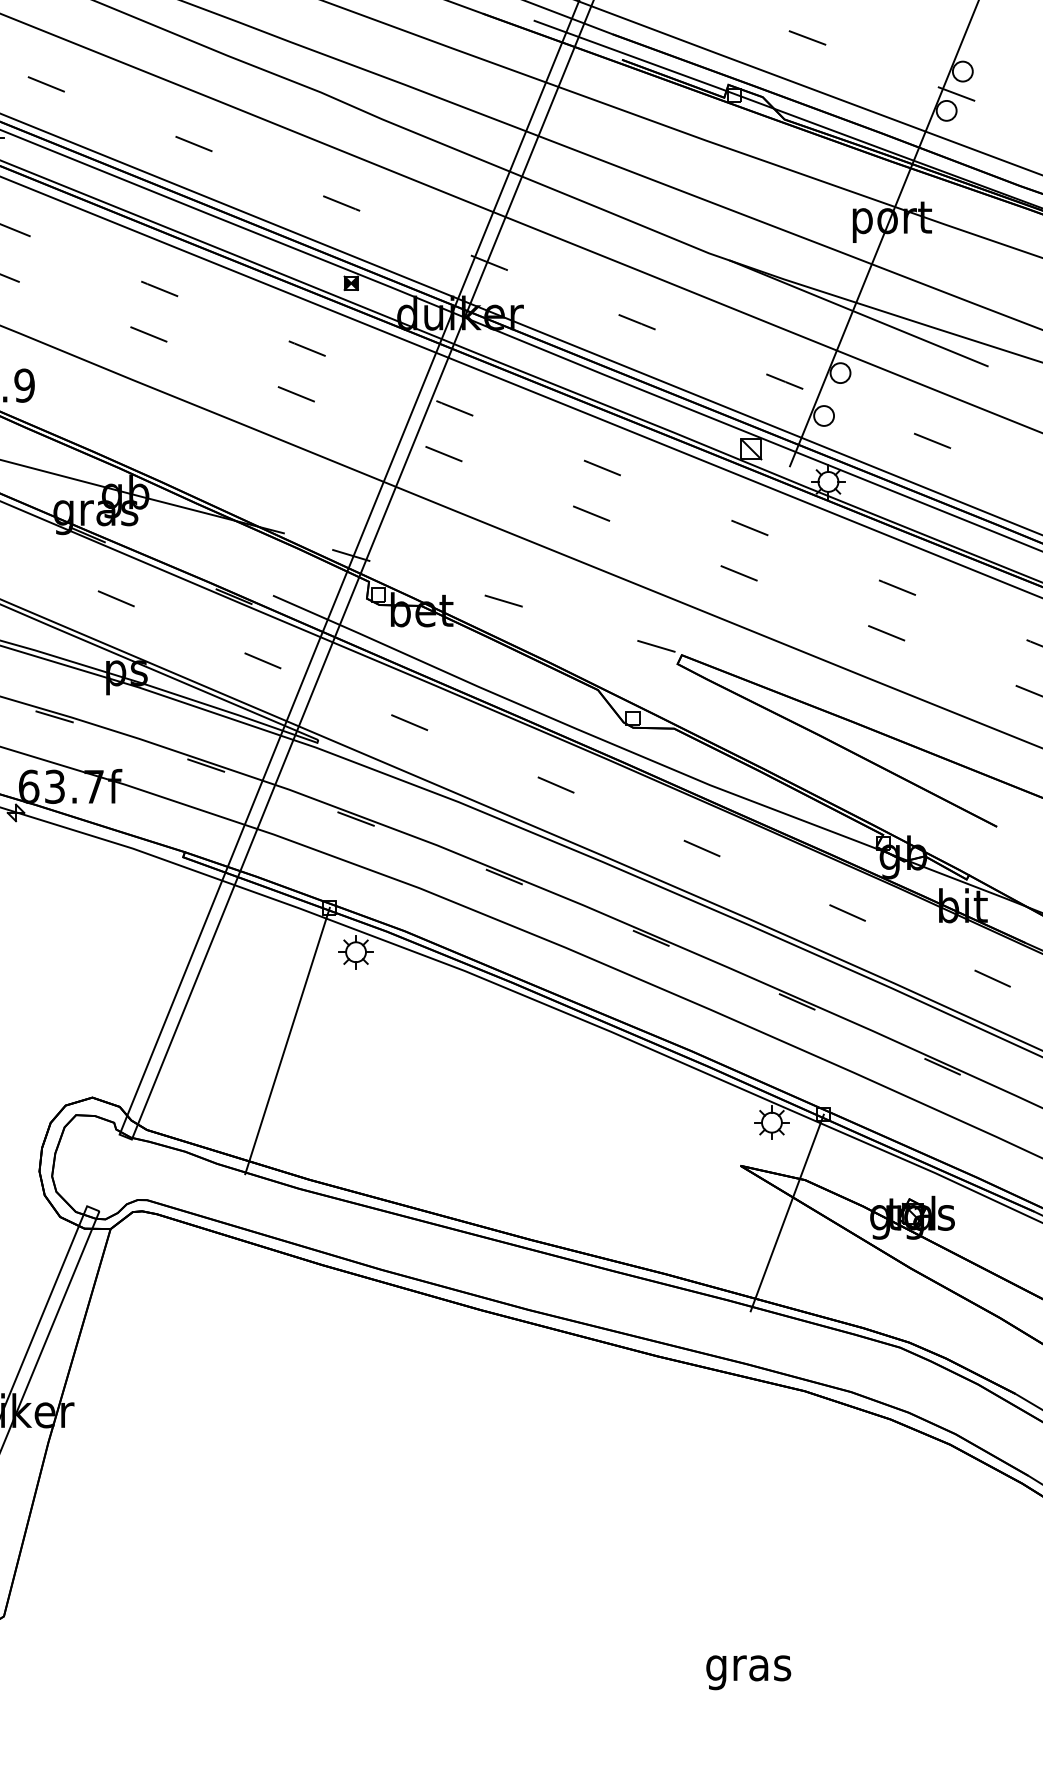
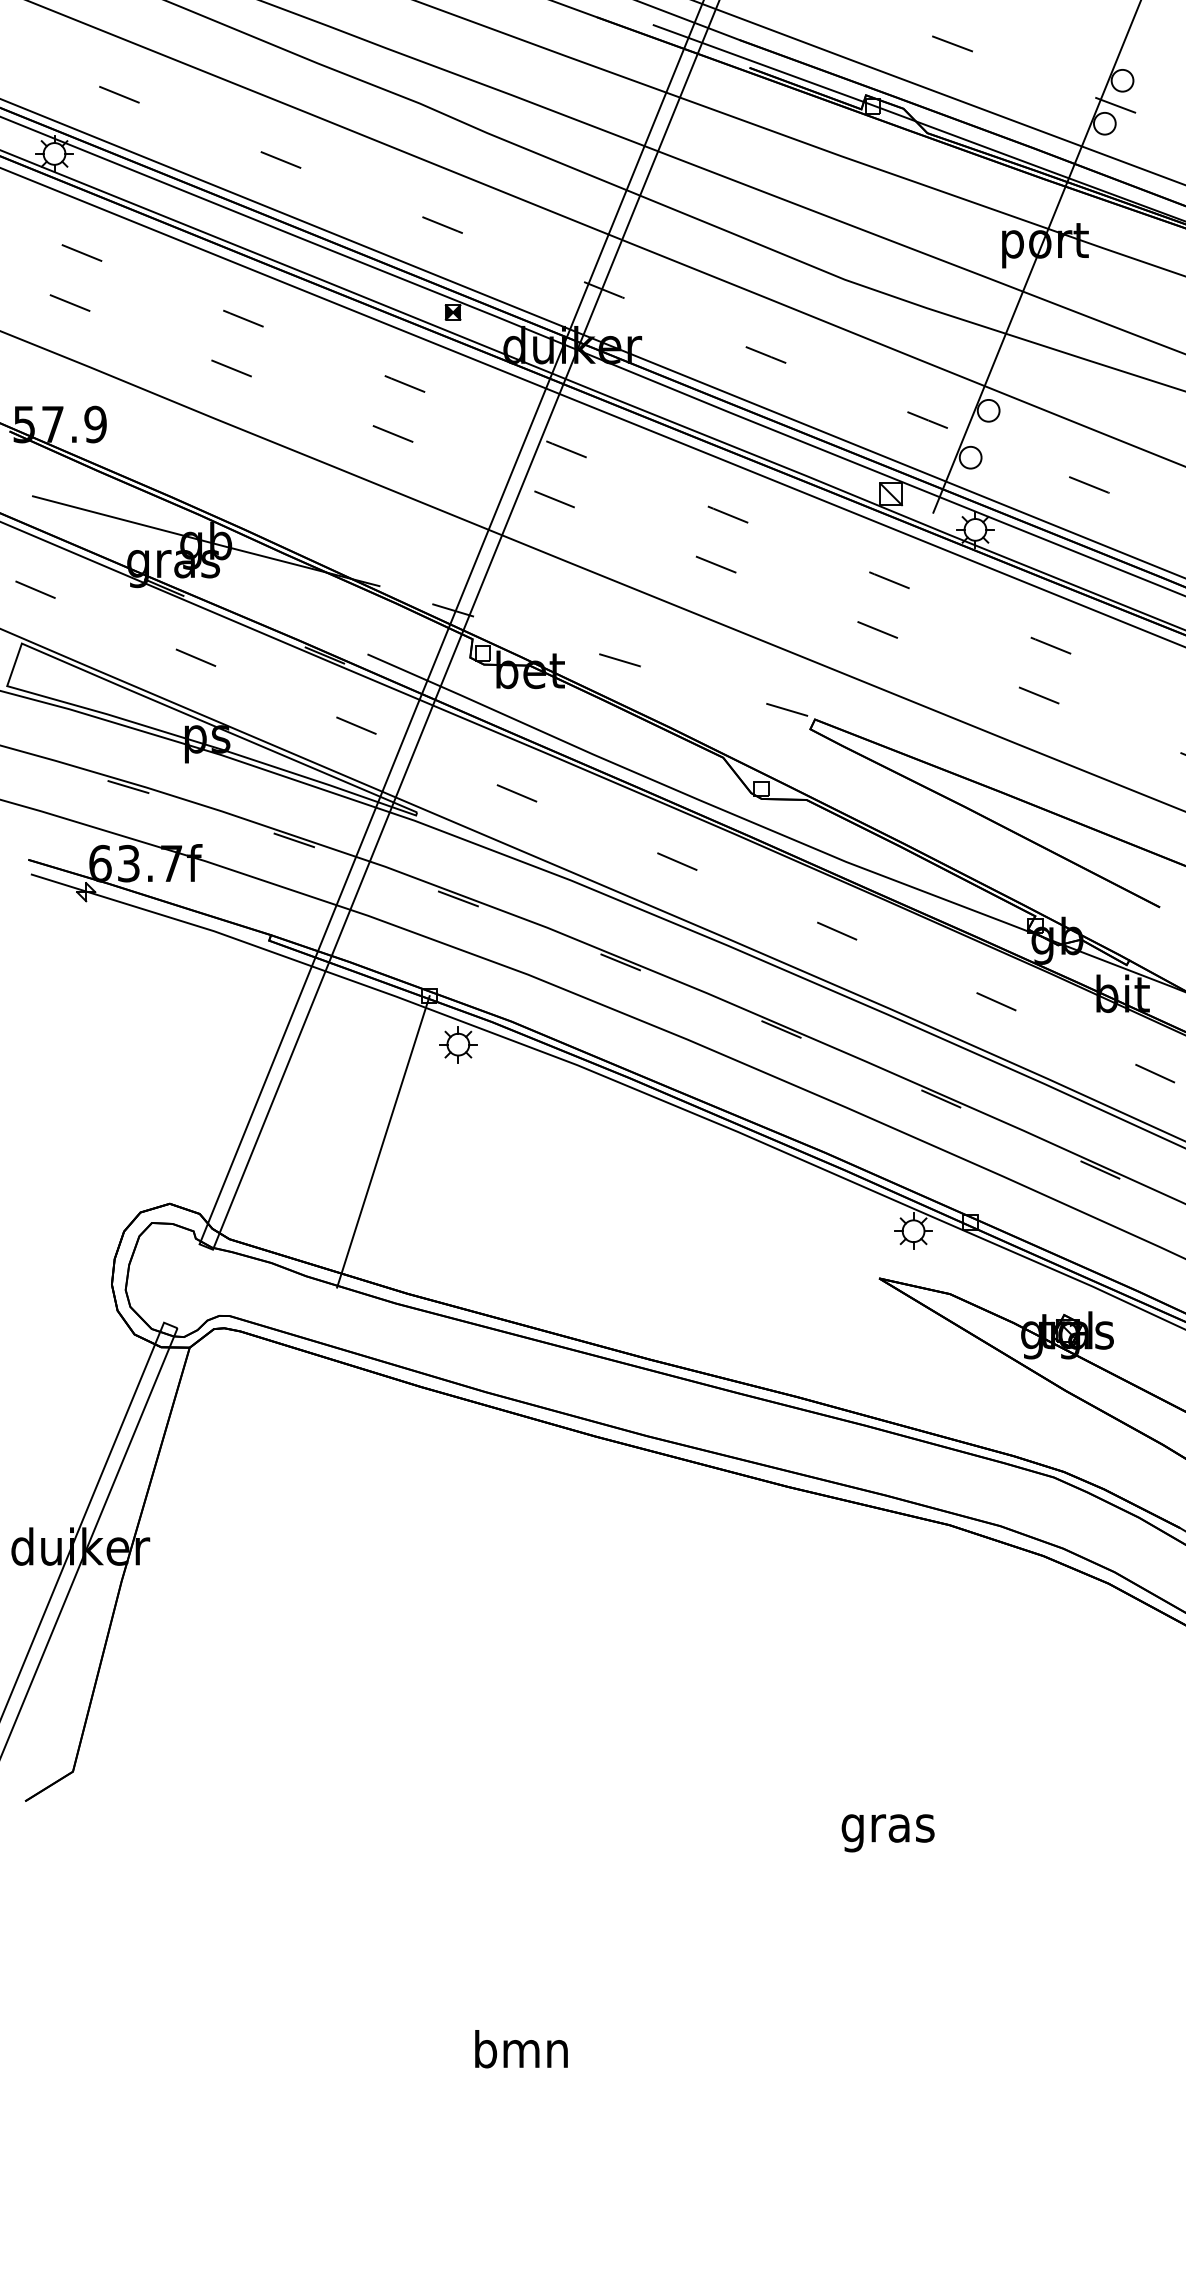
line: (858, 313) -> (1008, 345), removed
line: (787, 1212) -> (930, 1329), removed

